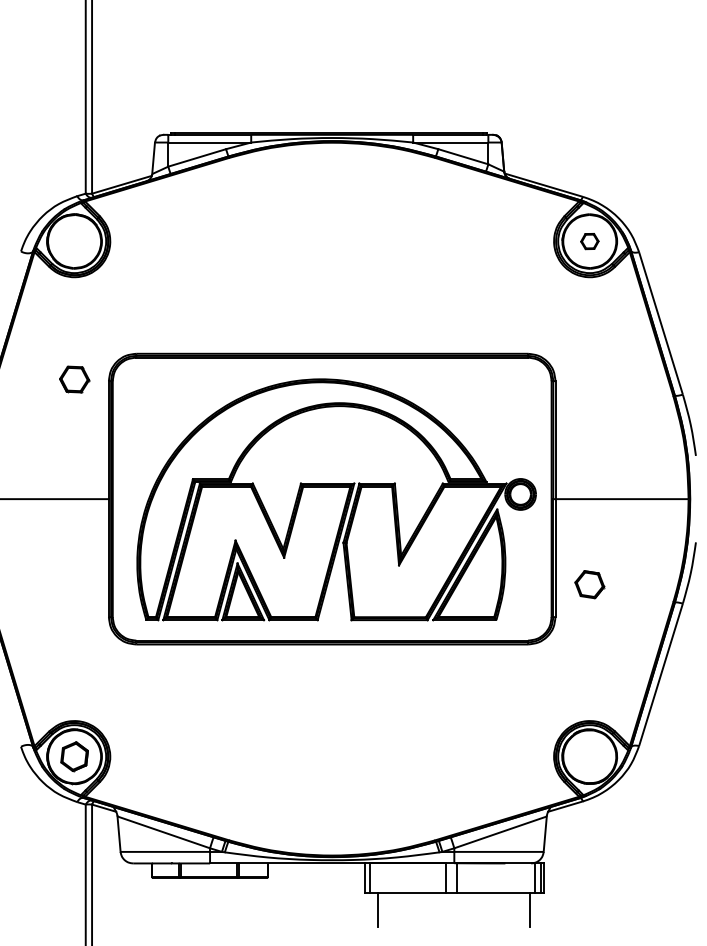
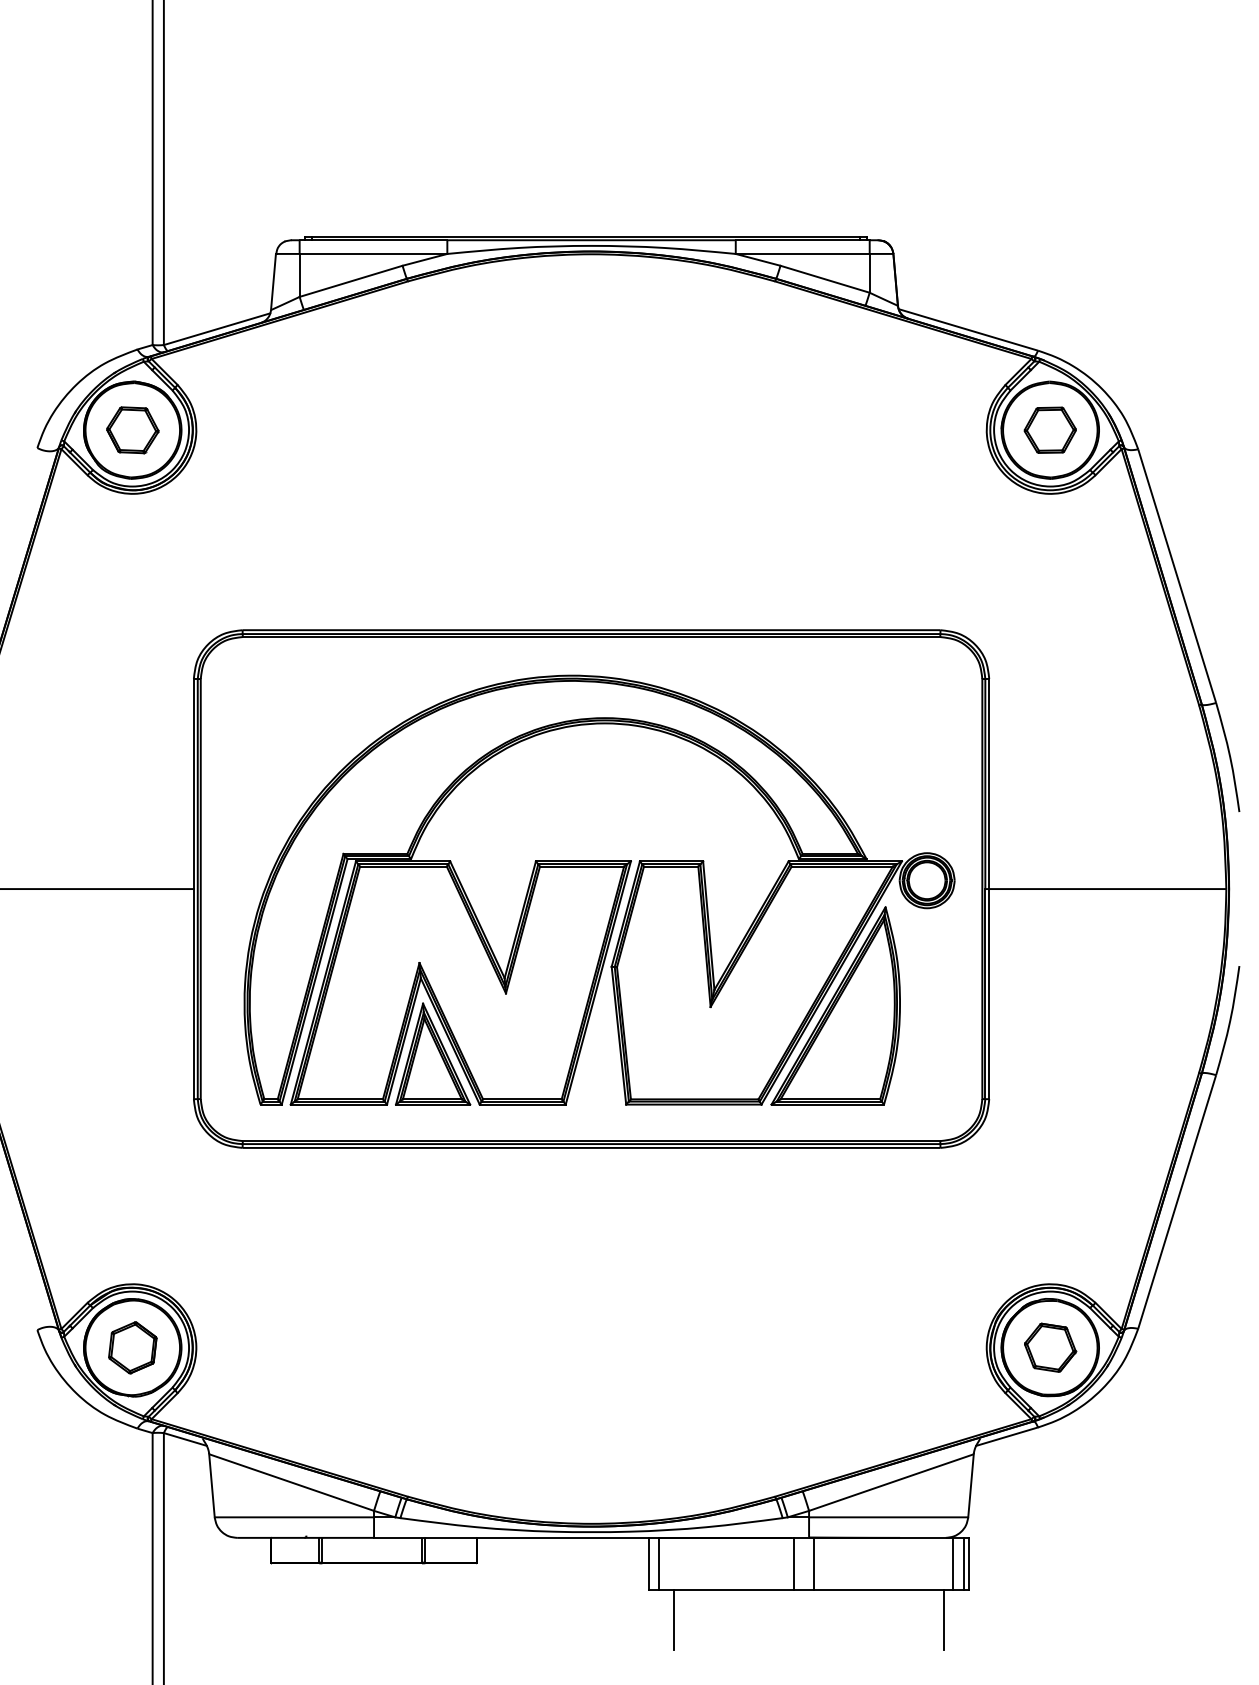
part: (589, 241) -> (1049, 430), size x1.67
part: (74, 379) -> (132, 430), moved
part: (589, 584) -> (1049, 1347), moved

